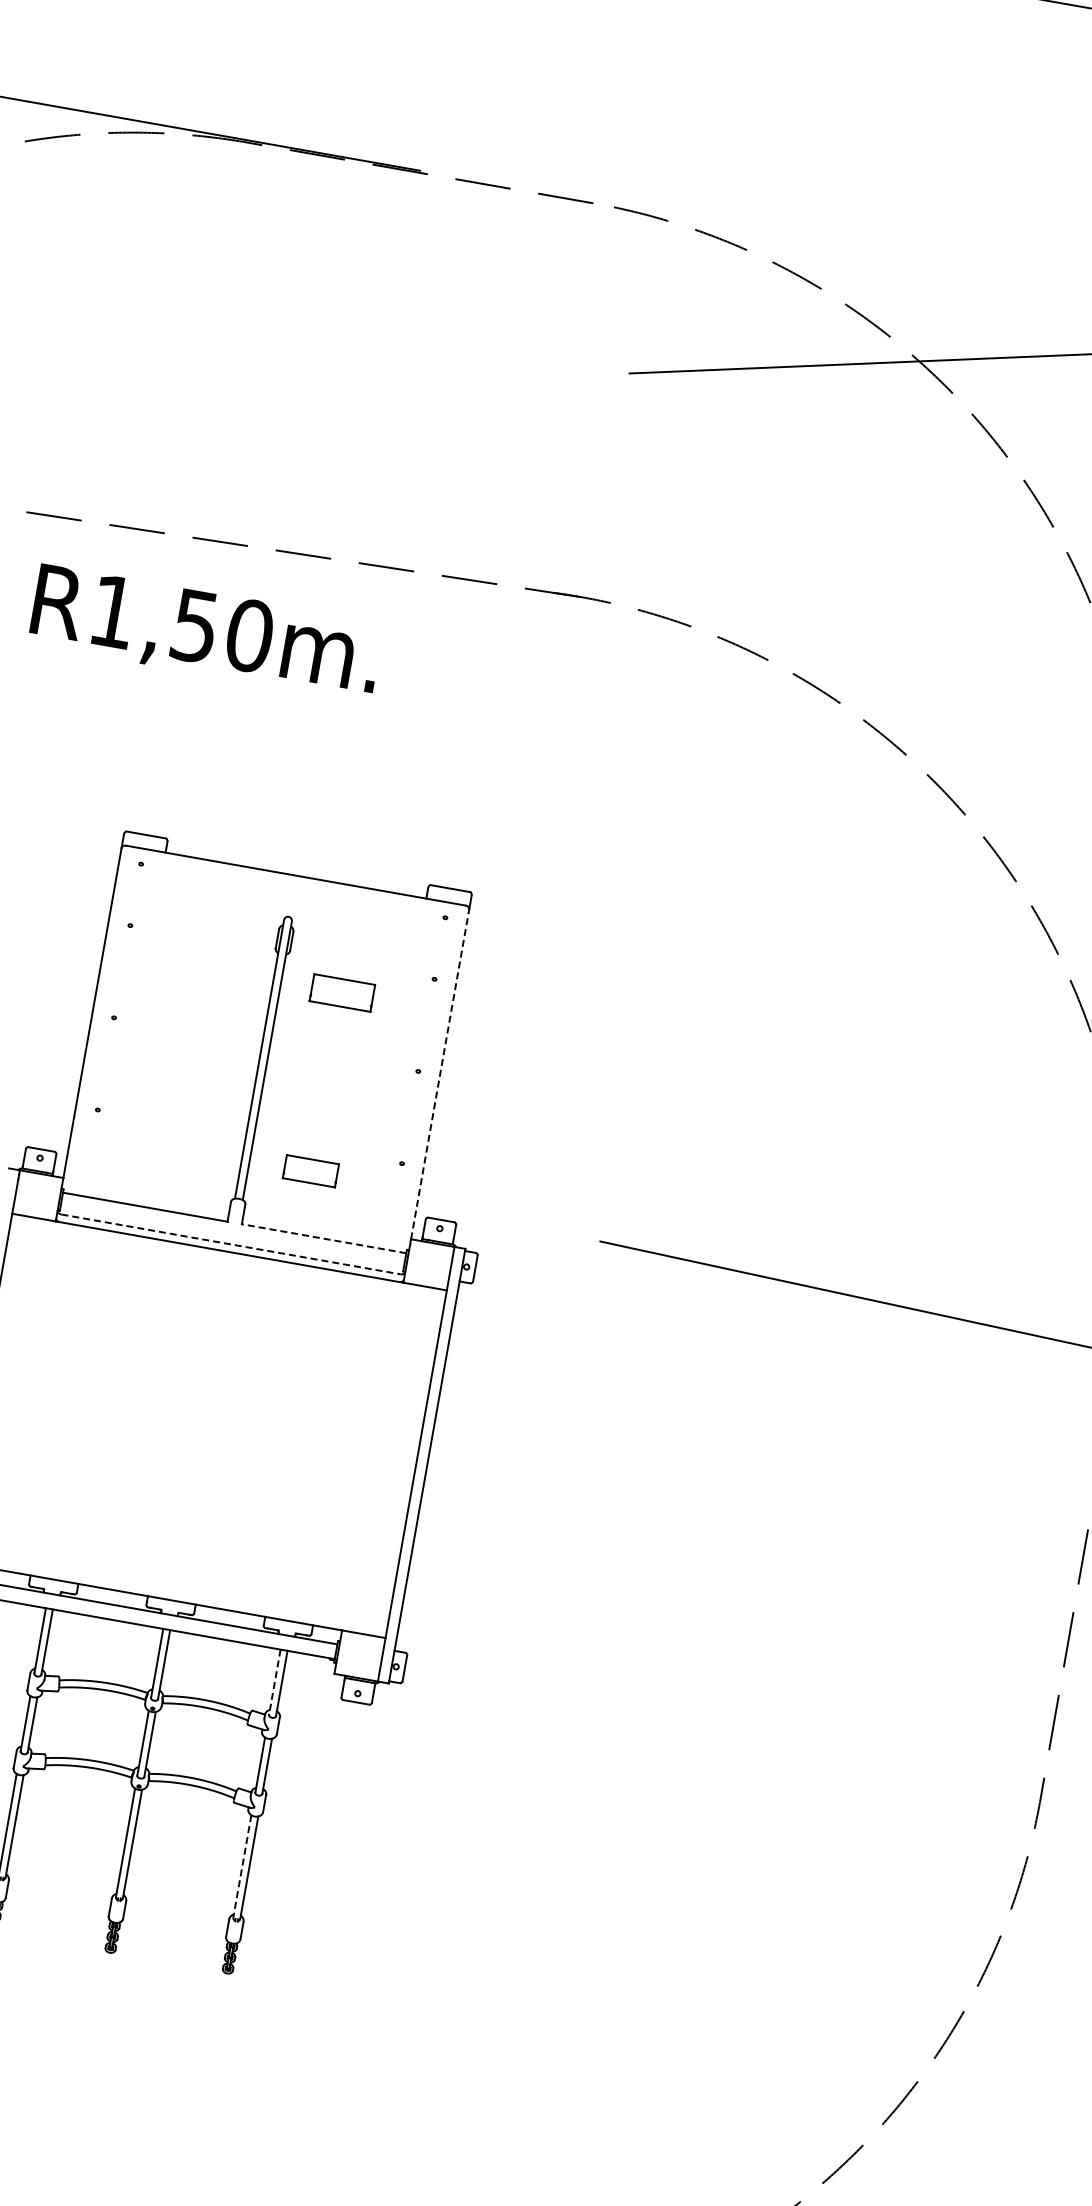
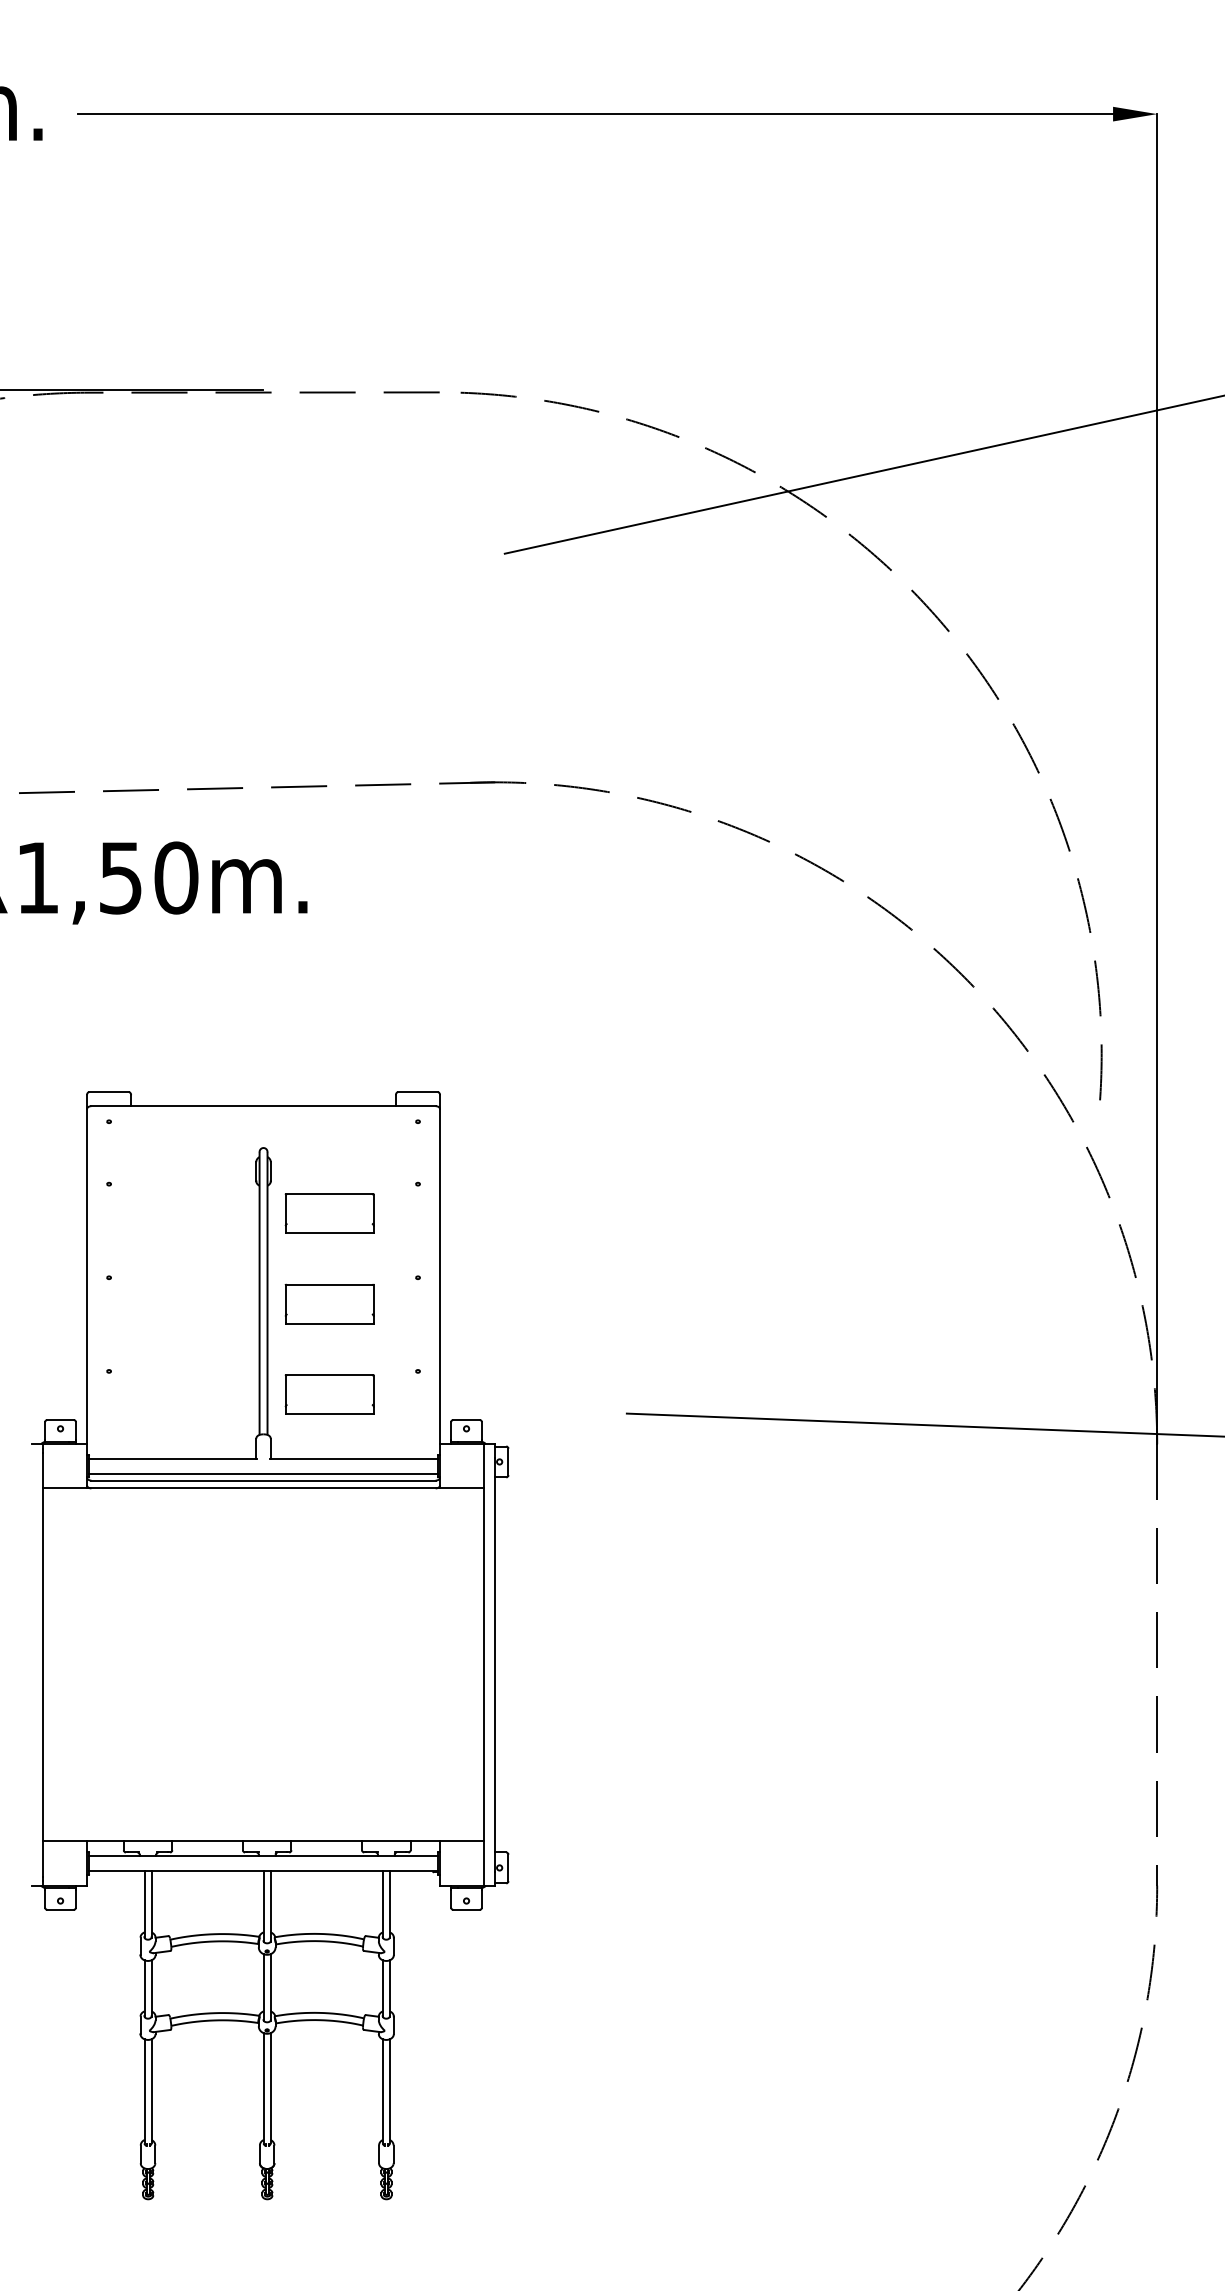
part: (342, 992) -> (329, 1213), size x1.43
line: (440, 1074) -> (440, 1276), dashed -> solid
part: (326, 1081) -> (329, 1303), added
part: (310, 1171) -> (329, 1394), size x1.67
line: (232, 1237) -> (263, 1473), added
line: (324, 1238) -> (354, 1458), dashed -> solid
line: (231, 1244) -> (264, 1480), dashed -> solid
line: (274, 1682) -> (382, 1904), dashed -> solid
line: (242, 1866) -> (382, 2091), dashed -> solid

